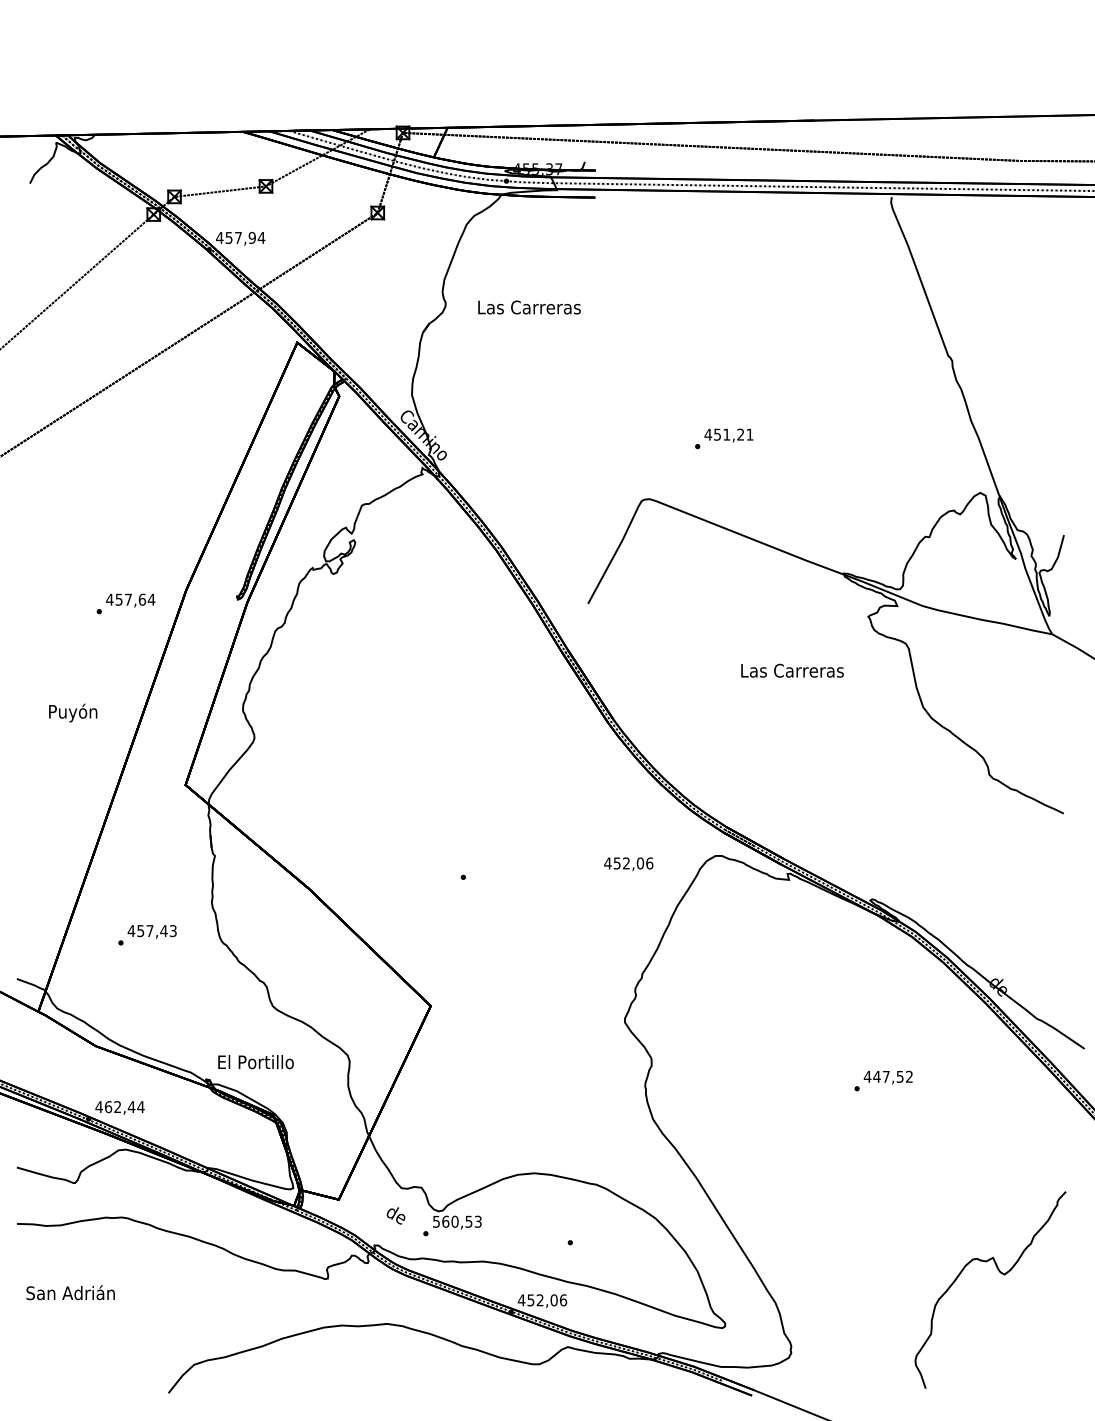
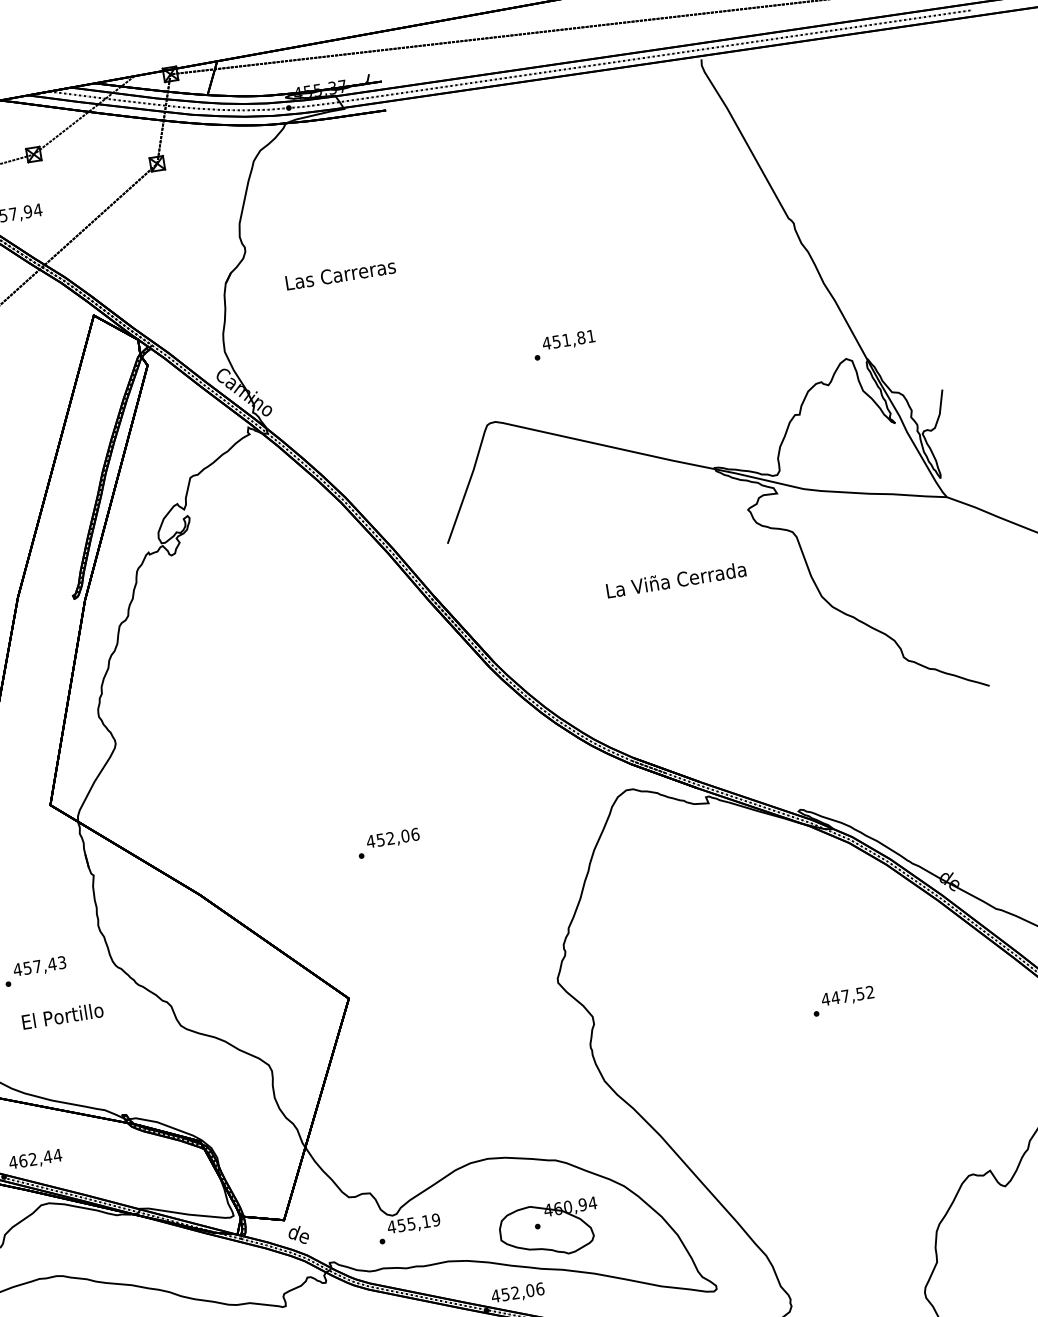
text: (529, 307) -> (340, 274), moved
text: (740, 434) -> (581, 337), 451,21 -> 451,81
text: (792, 670) -> (676, 579), Las Carreras -> La Viña Cerrada
text: (628, 864) -> (392, 839), moved
text: (255, 1062) -> (62, 1016), moved
text: (395, 1215) -> (298, 1235), moved
text: (456, 1221) -> (412, 1223), 560,53 -> 455,19
part: (580, 1247) -> (549, 1229), added

